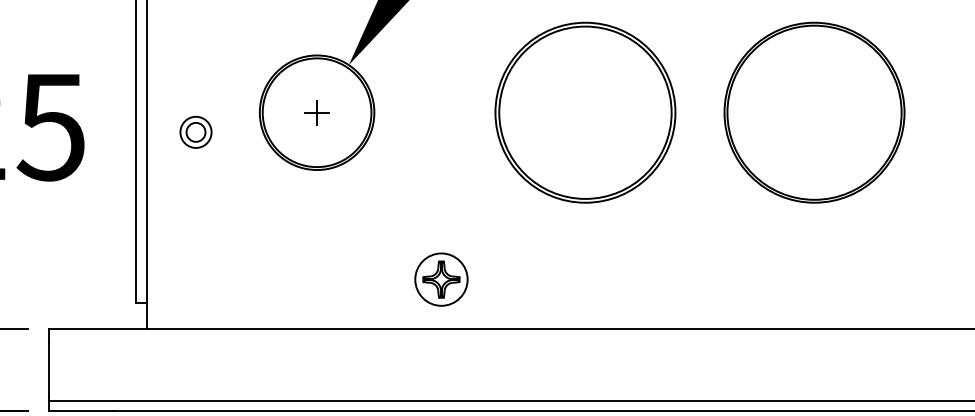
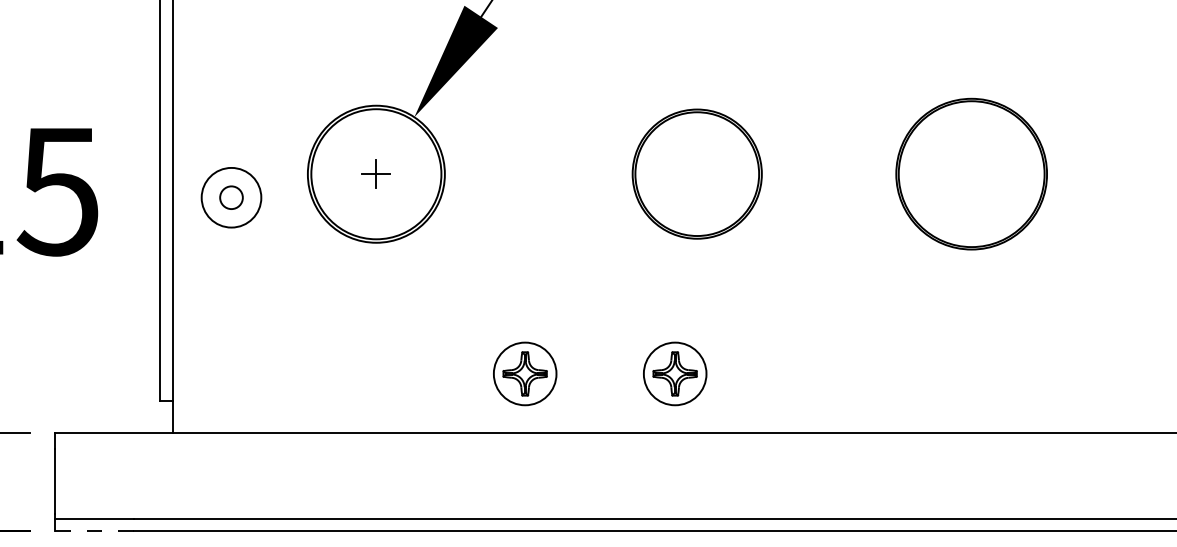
part: (584, 112) -> (696, 173), size x0.6
part: (814, 112) -> (971, 173), size x0.7
circle: (196, 132) -> (231, 197), size x1.6
part: (567, 279) -> (675, 373), added
line: (80, 410) -> (93, 530), solid -> dashed

